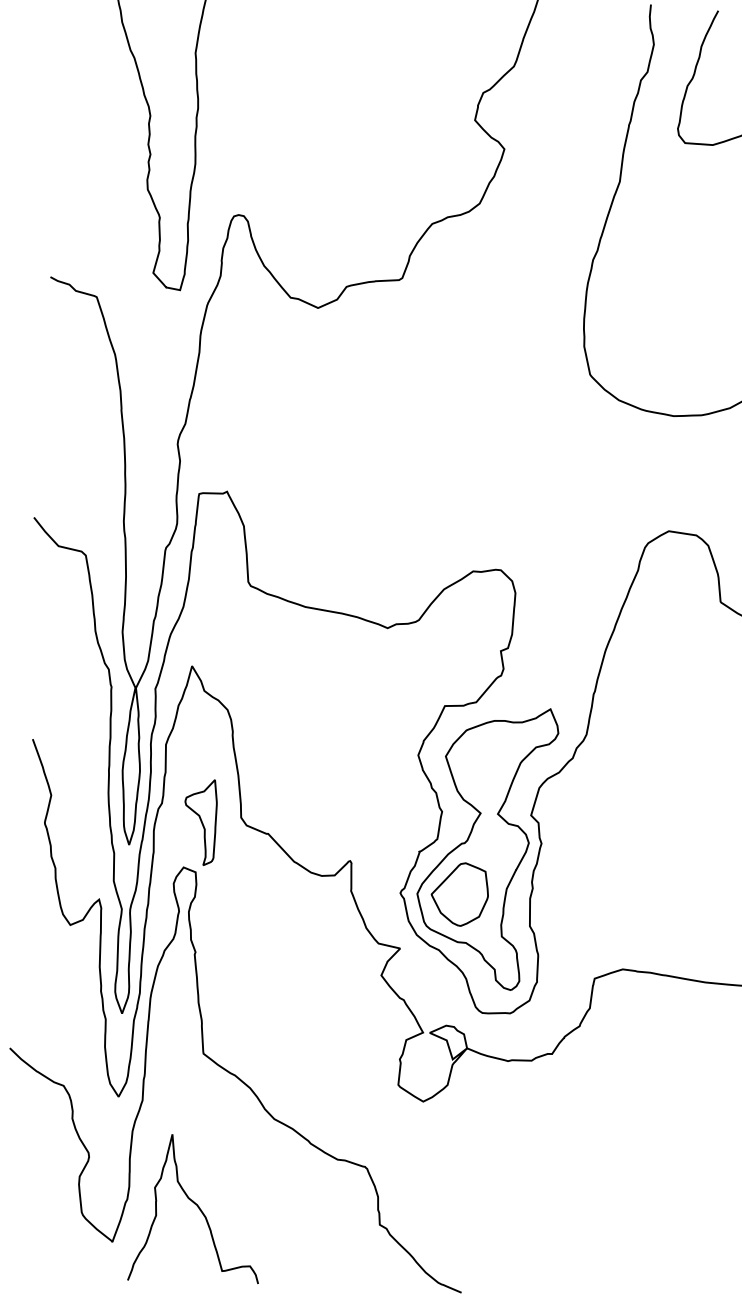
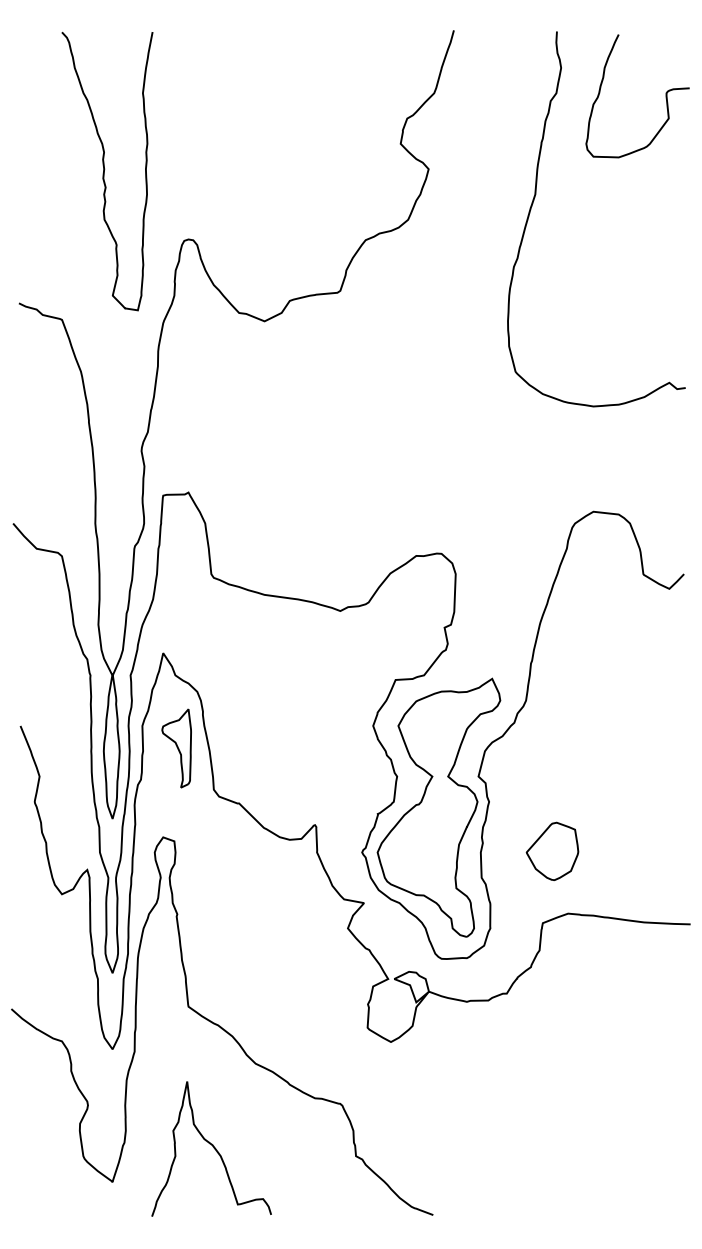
part: (200, 822) -> (176, 748), moved
part: (459, 893) -> (552, 850), moved
curve: (198, 1208) -> (213, 1148), moved

